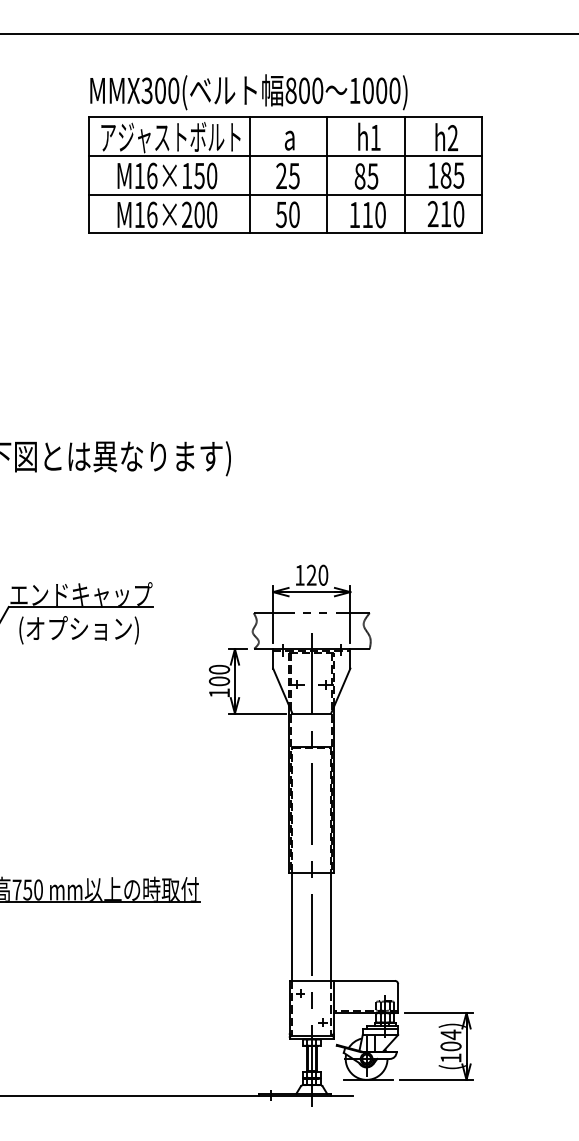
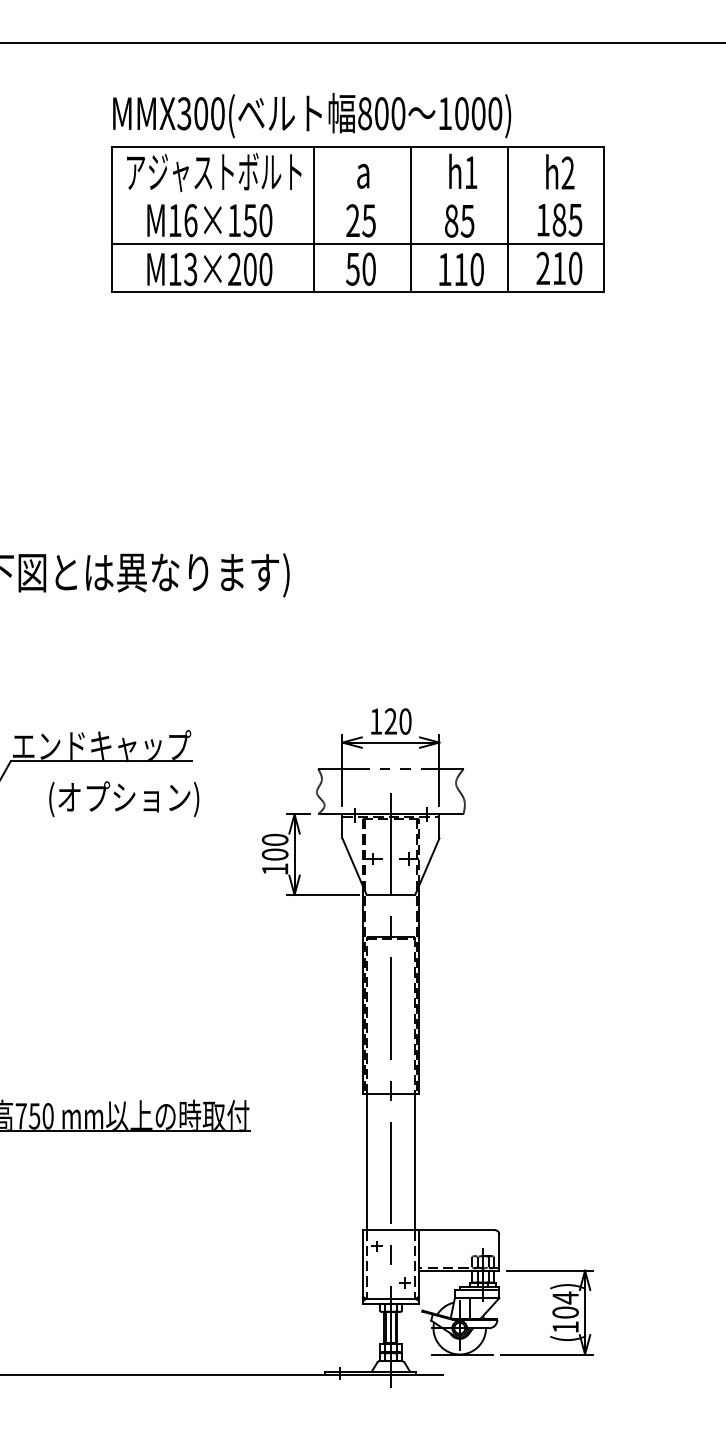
line: (285, 155) -> (357, 194), removed
text: (151, 214) -> (189, 268), M16×200 -> M13×200
text: (78, 630) -> (123, 799), moved

